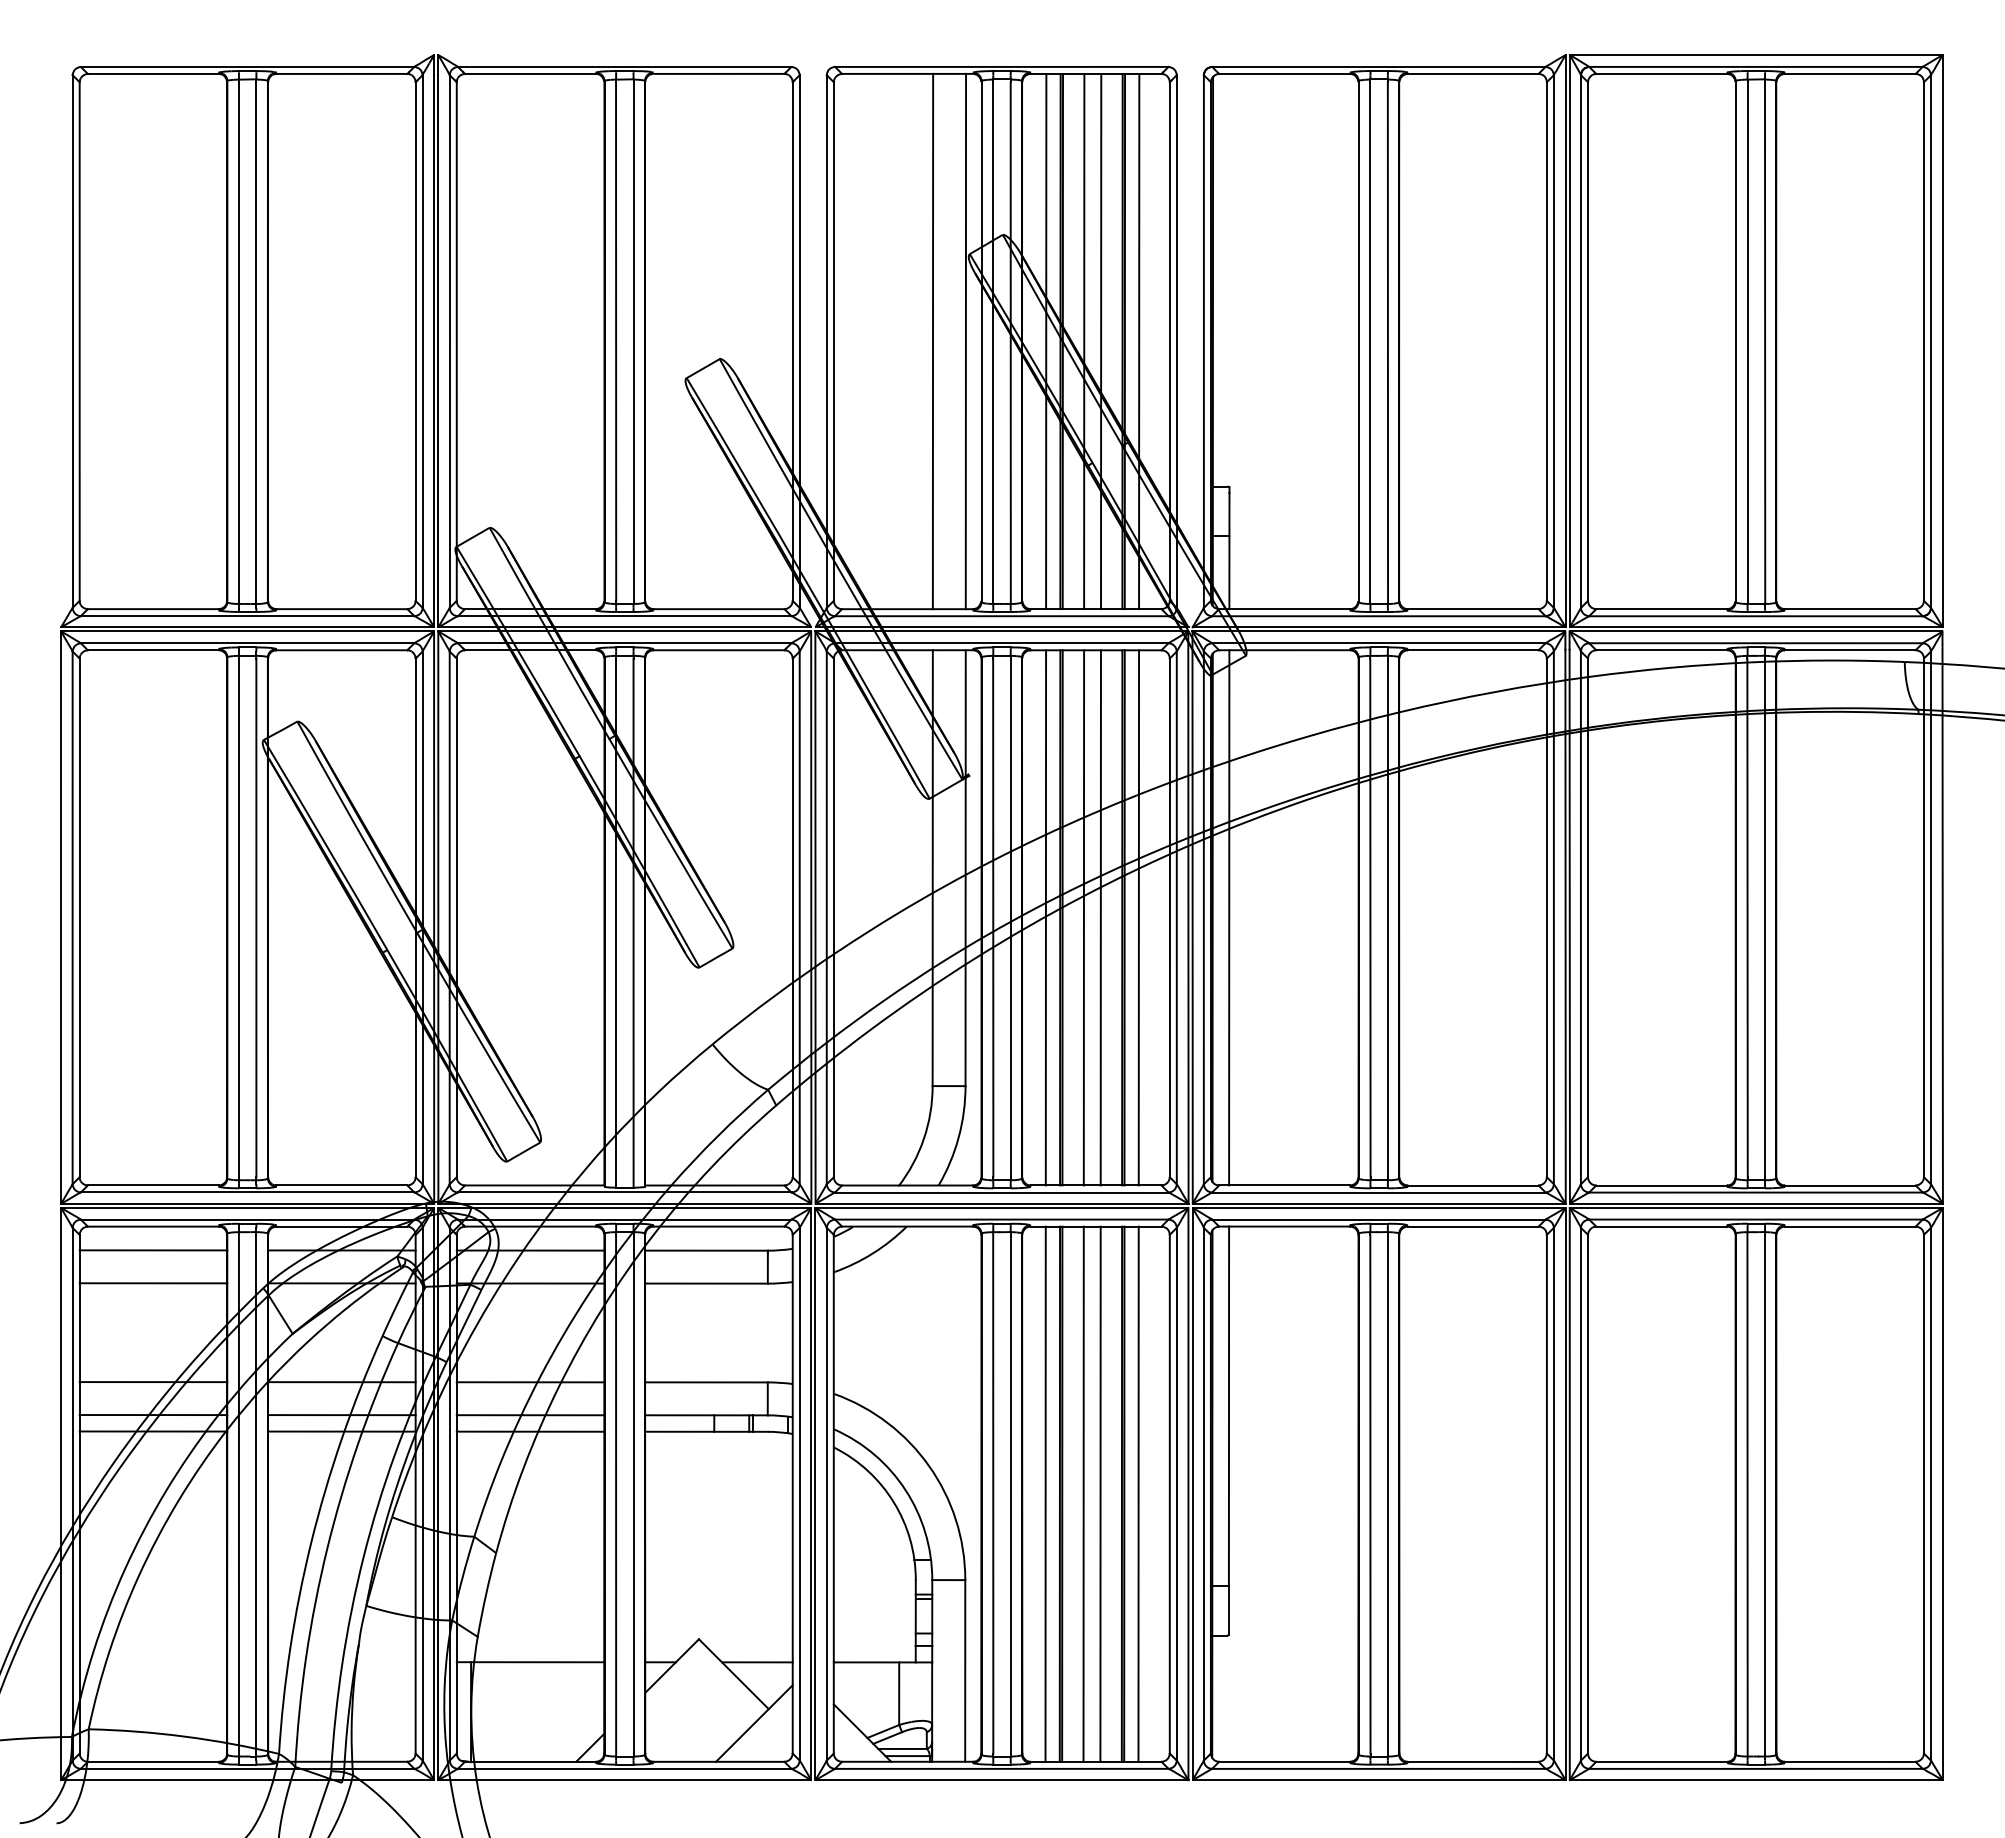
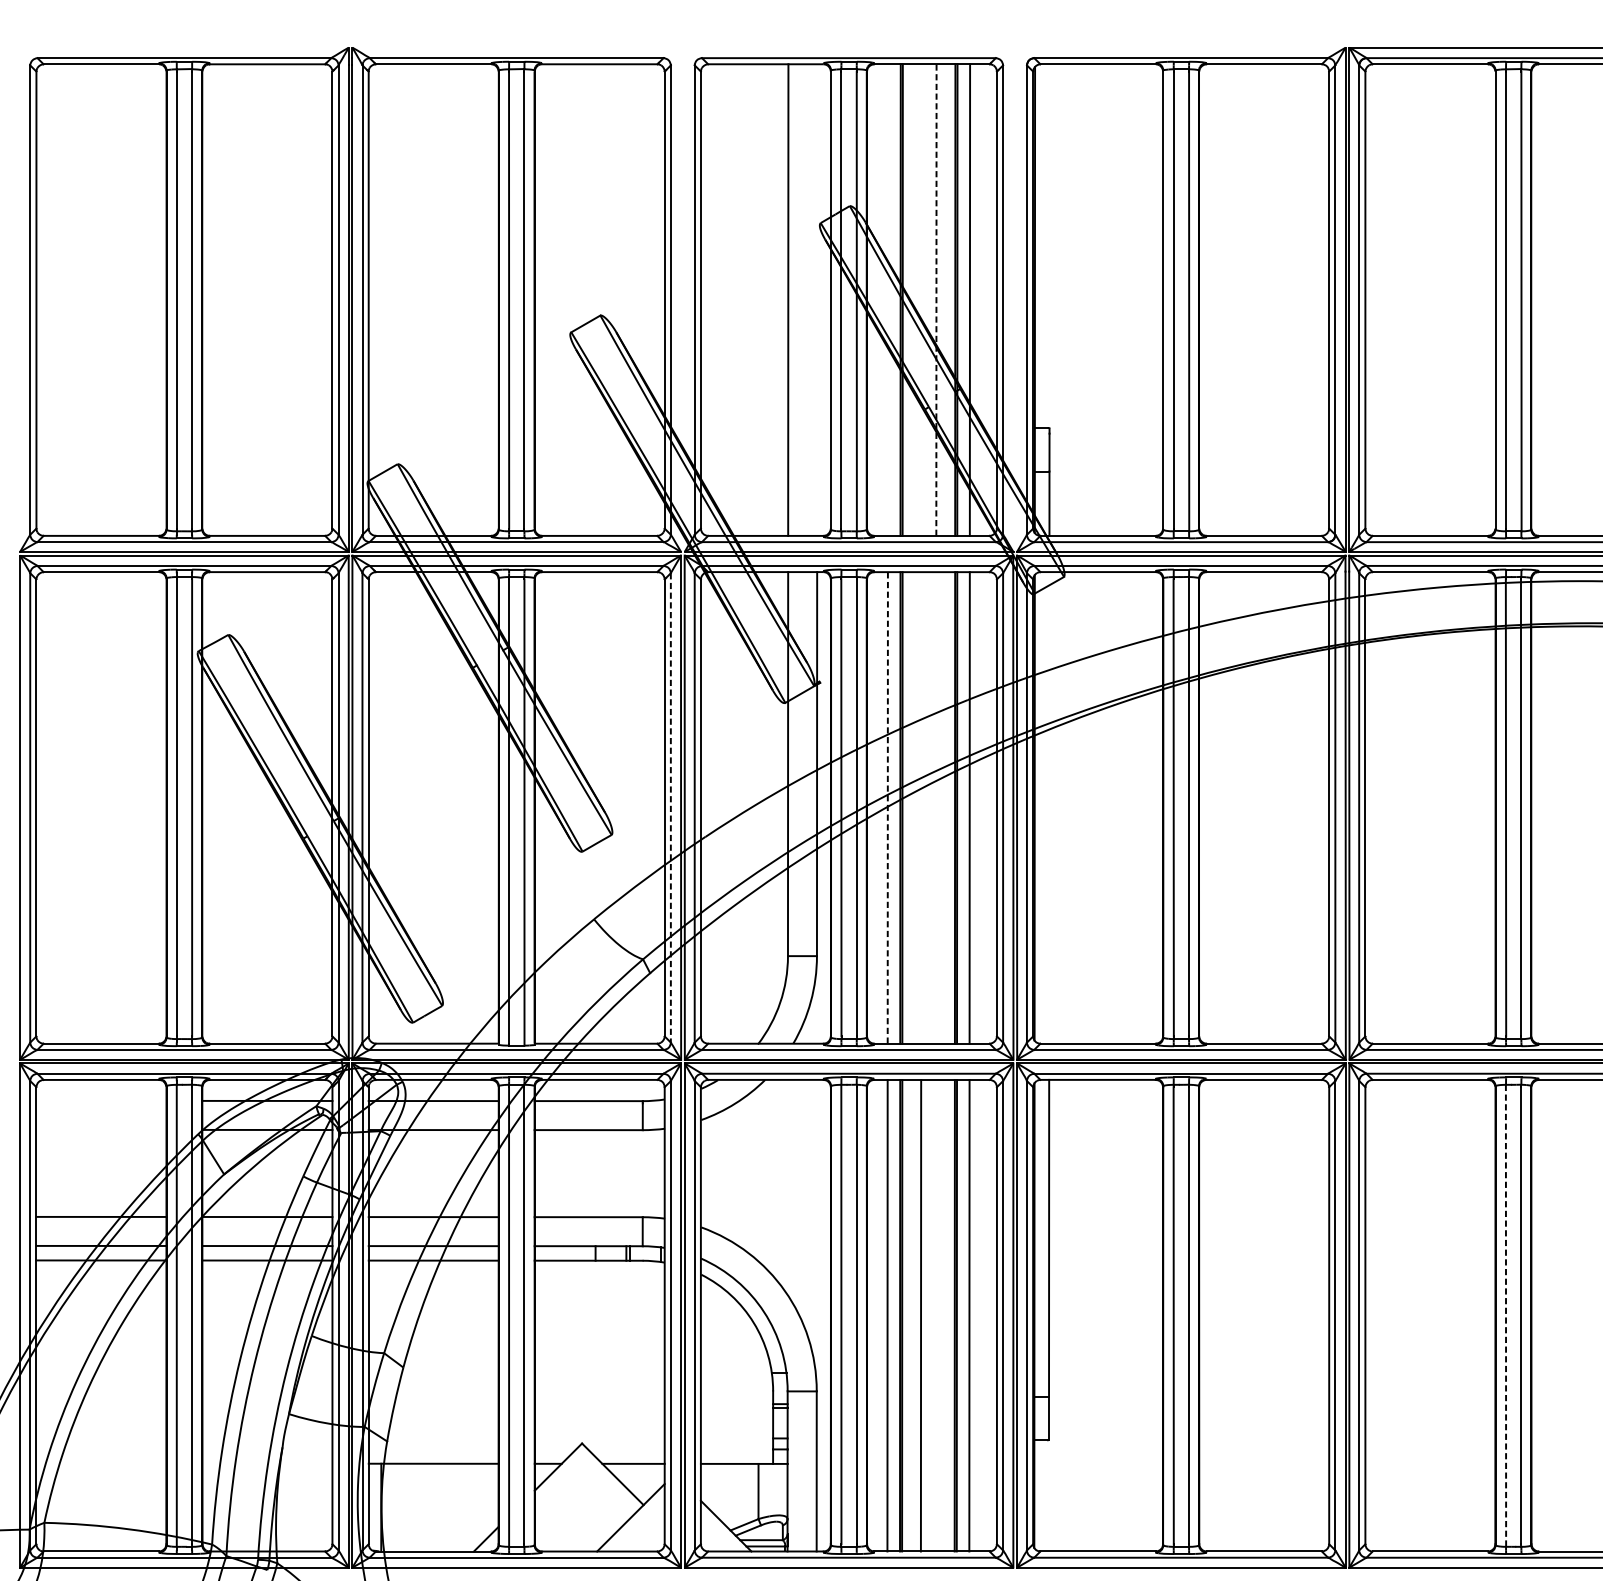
line: (965, 341) -> (816, 300), removed
line: (1046, 341) -> (888, 300), removed
line: (1084, 341) -> (921, 300), removed
line: (1101, 341) -> (936, 300), solid -> dashed
line: (1045, 917) -> (887, 807), solid -> dashed
line: (1083, 917) -> (920, 807), removed
line: (1100, 917) -> (935, 807), removed
line: (1229, 917) -> (1049, 807), removed
line: (799, 918) -> (670, 808), solid -> dashed
line: (153, 1250) -> (101, 1100), removed
line: (153, 1283) -> (101, 1130), removed
line: (1100, 1493) -> (935, 1315), removed
line: (1747, 1494) -> (1505, 1315), solid -> dashed

